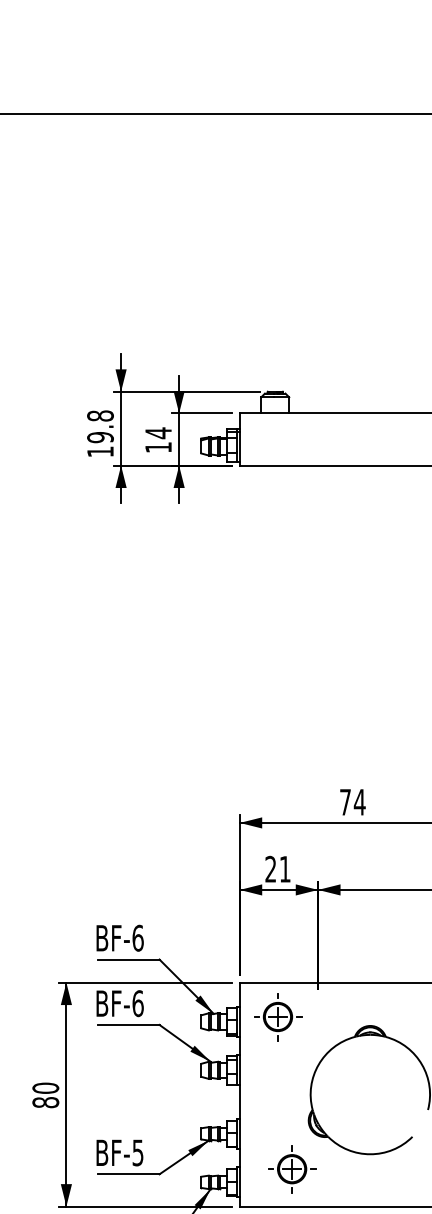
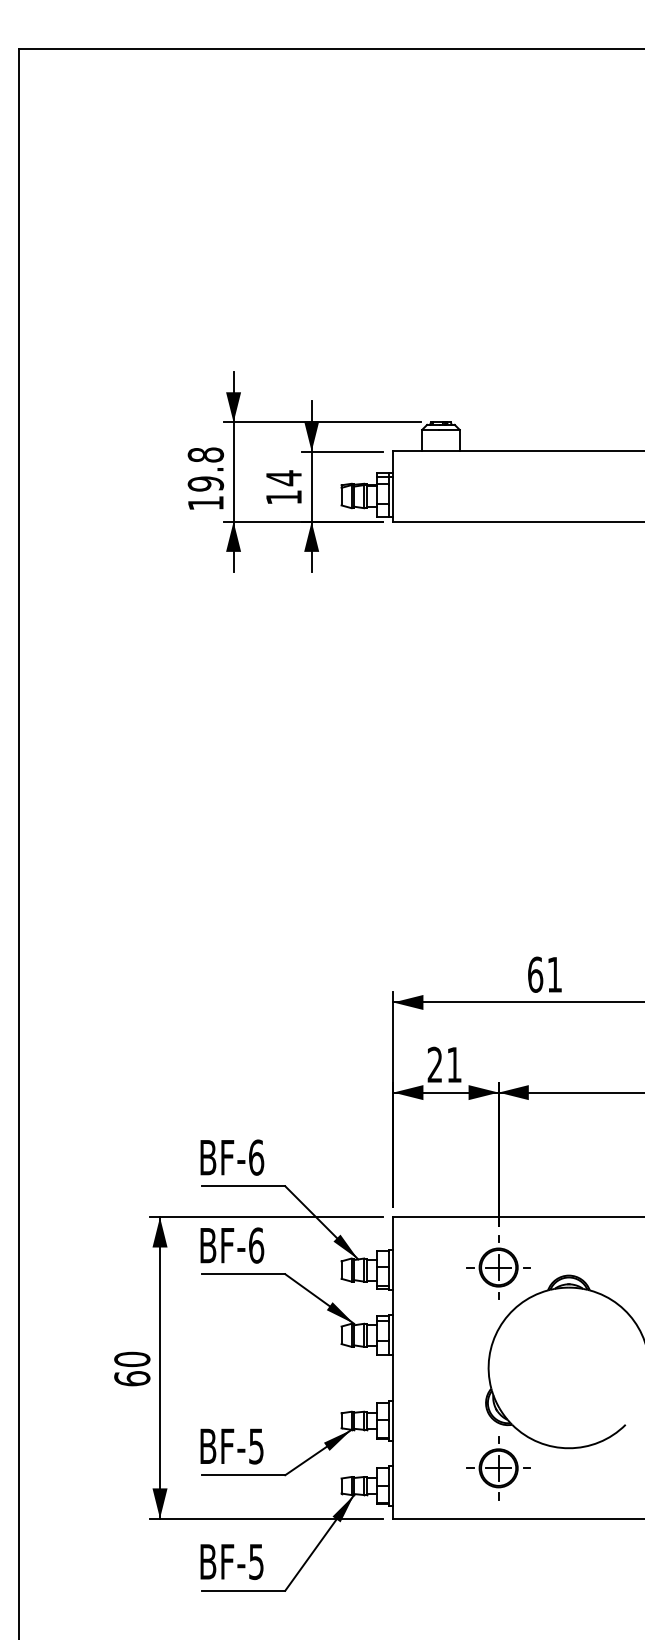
text: (352, 802) -> (545, 974), 74 -> 61
part: (277, 1016) -> (498, 1267), moved
text: (45, 1102) -> (132, 1378), 80 -> 60
part: (291, 1169) -> (498, 1468), moved

